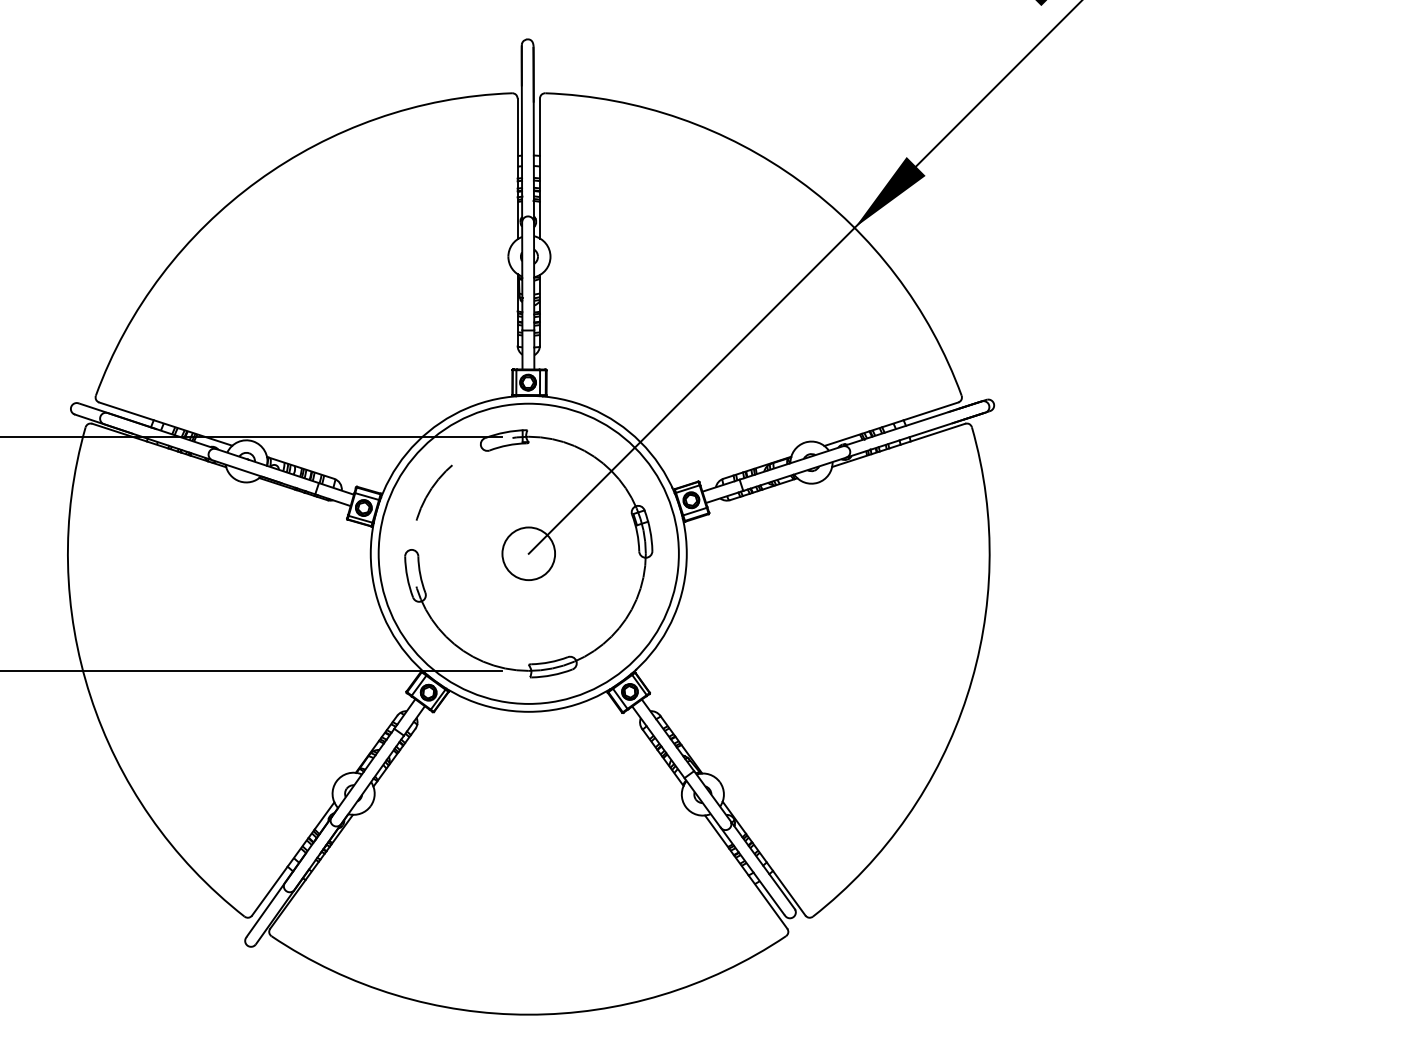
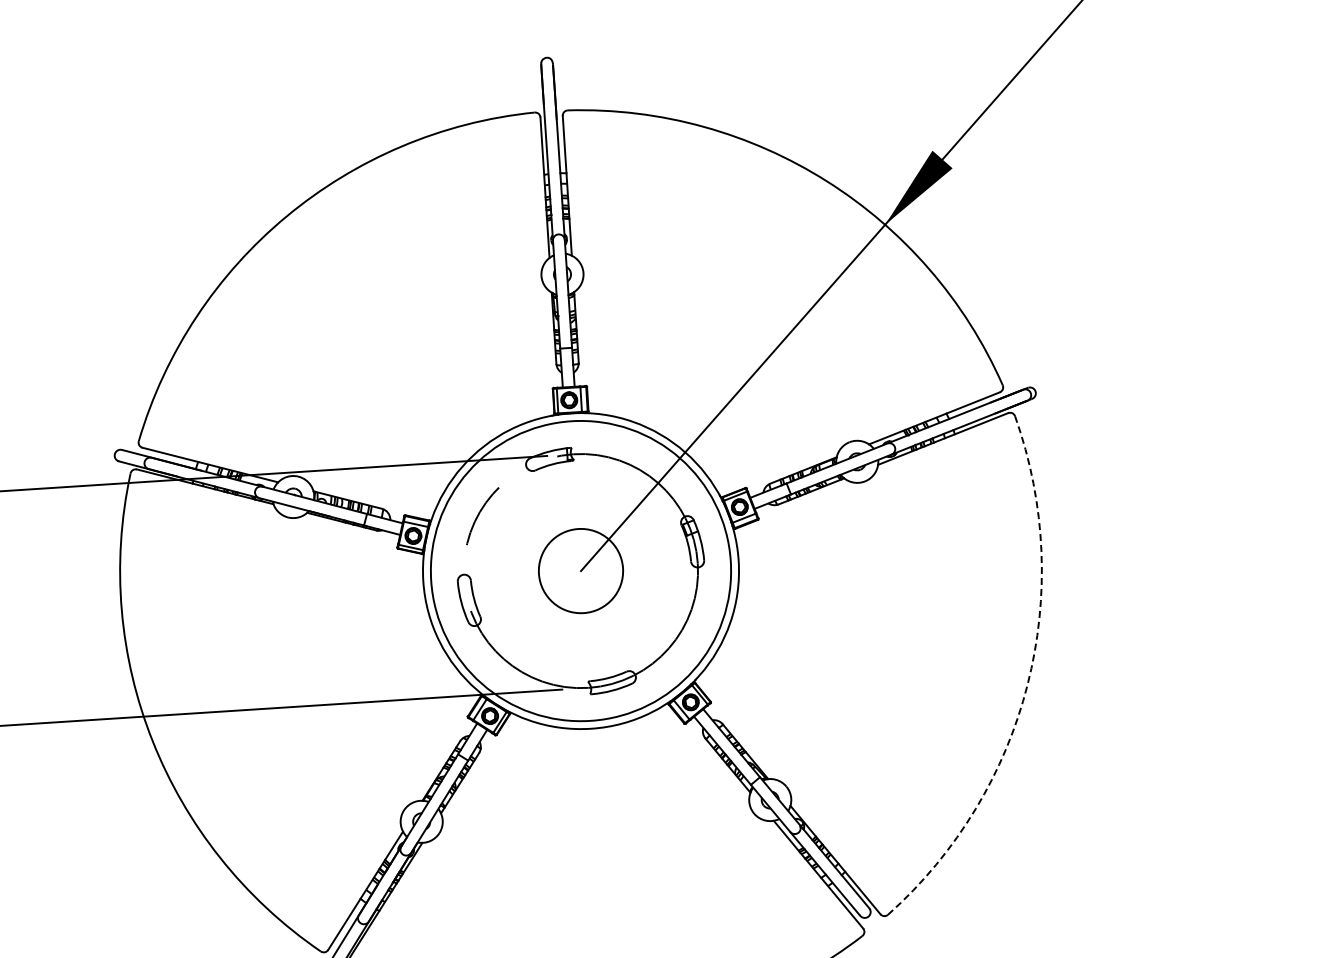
circle: (528, 553) -> (580, 570), size x1.6
arc: (967, 696) -> (1028, 685), solid -> dashed

